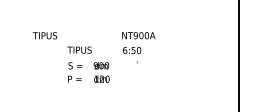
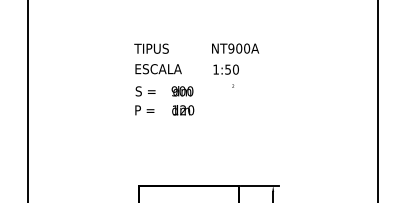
text: (45, 35) -> (151, 48), moved
text: (83, 50) -> (157, 69), TIPUS -> ESCALA
text: (125, 50) -> (216, 69), 6:50 -> 1:50

